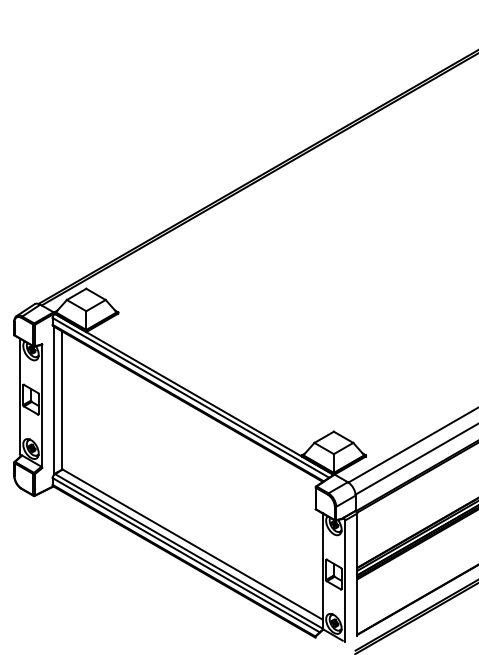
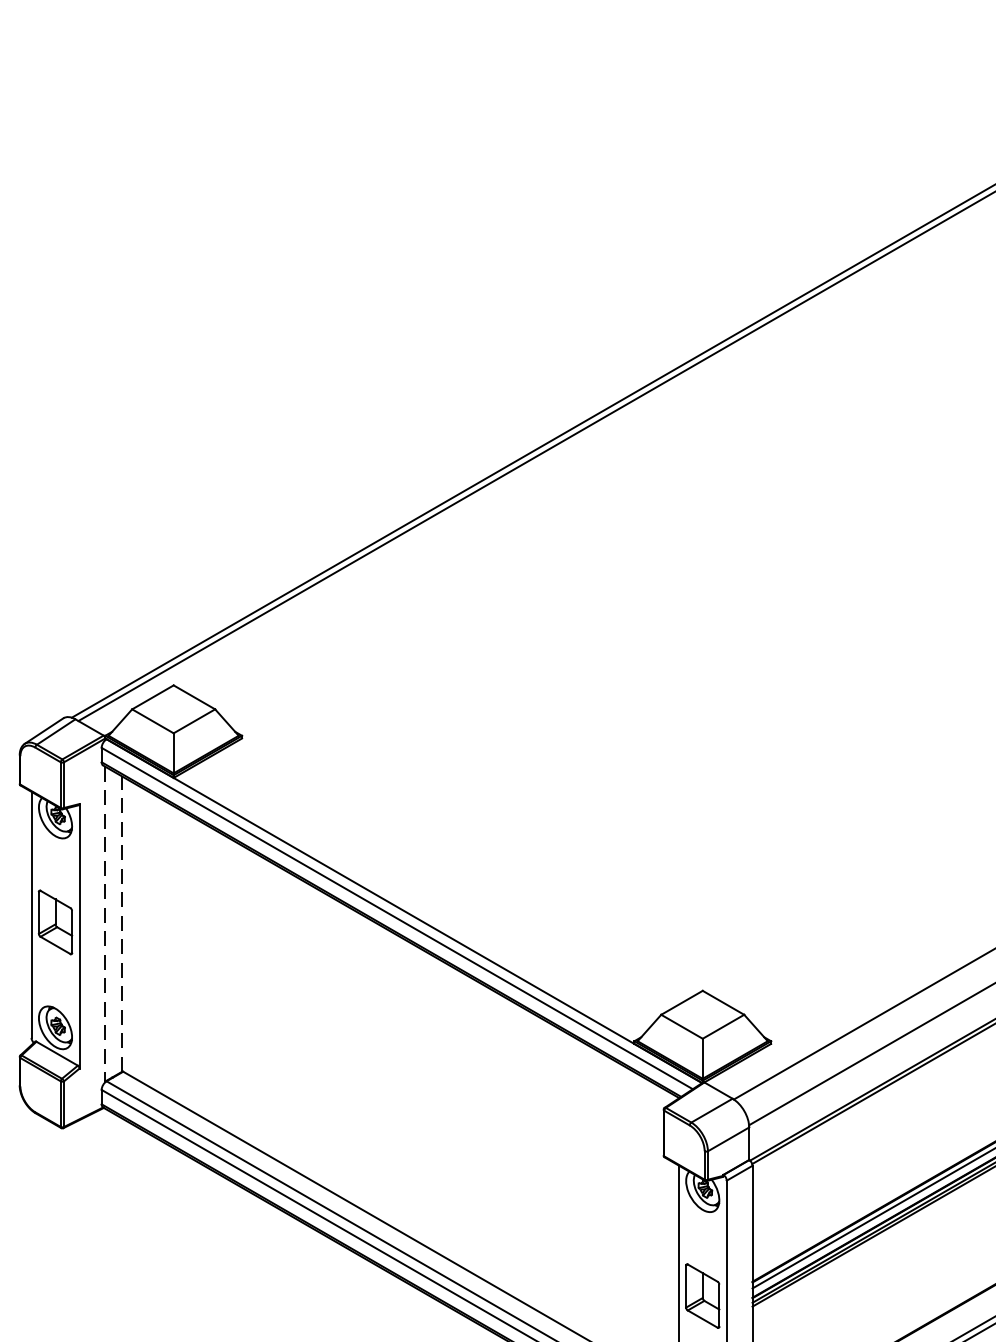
line: (62, 399) -> (122, 921), solid -> dashed
line: (54, 400) -> (105, 924), solid -> dashed

